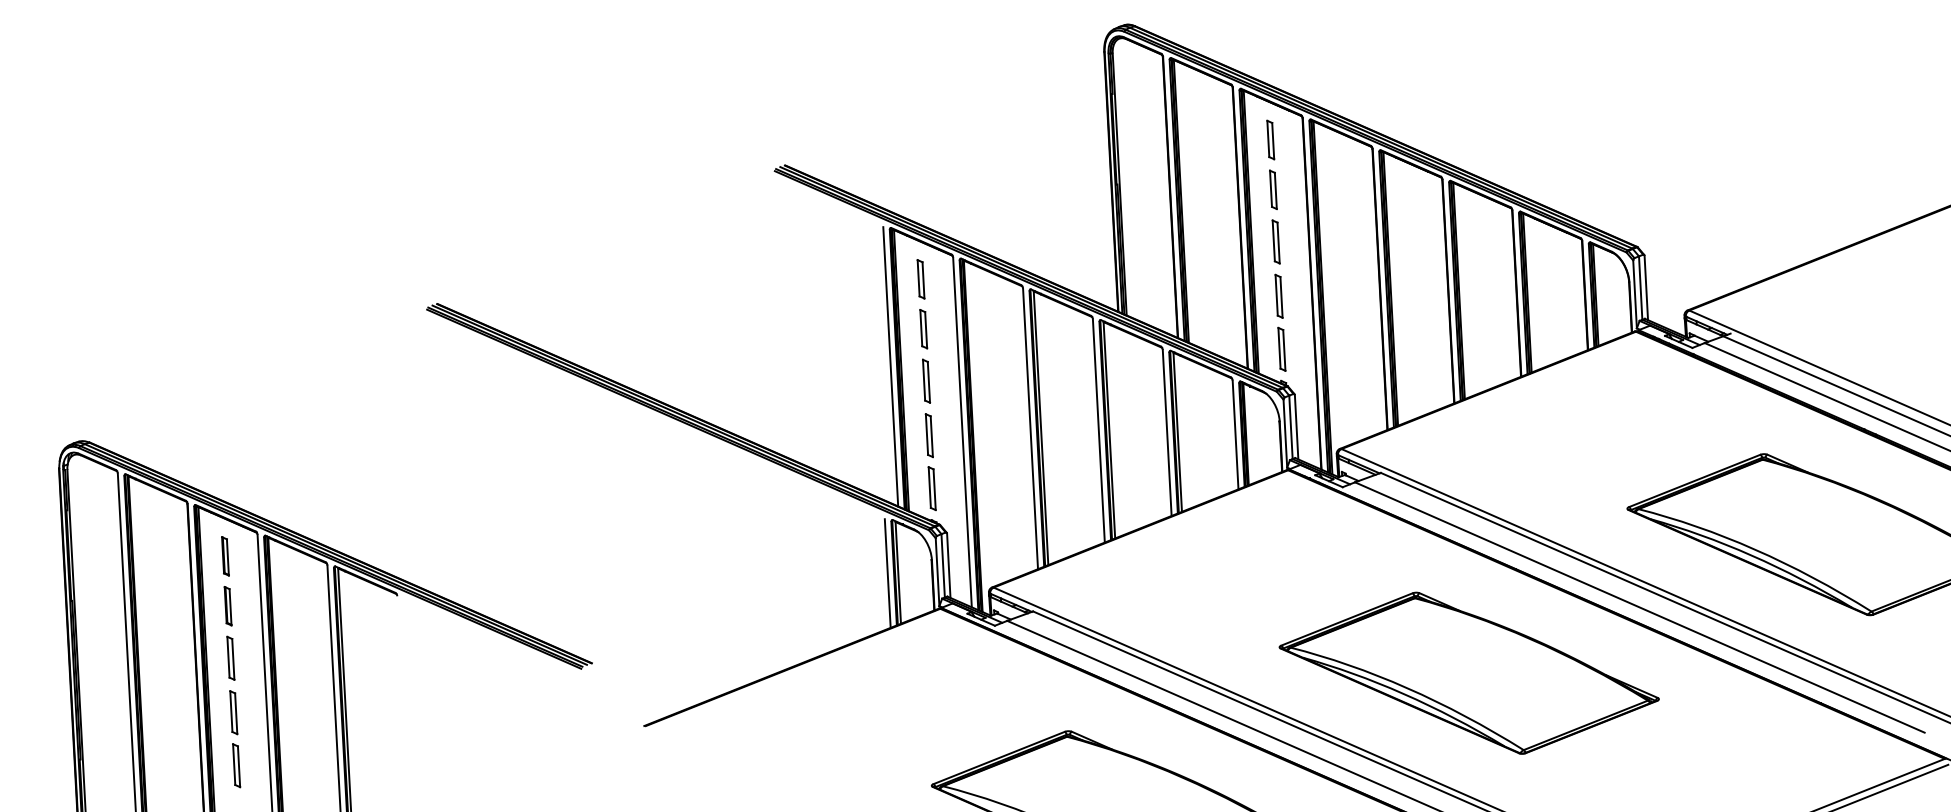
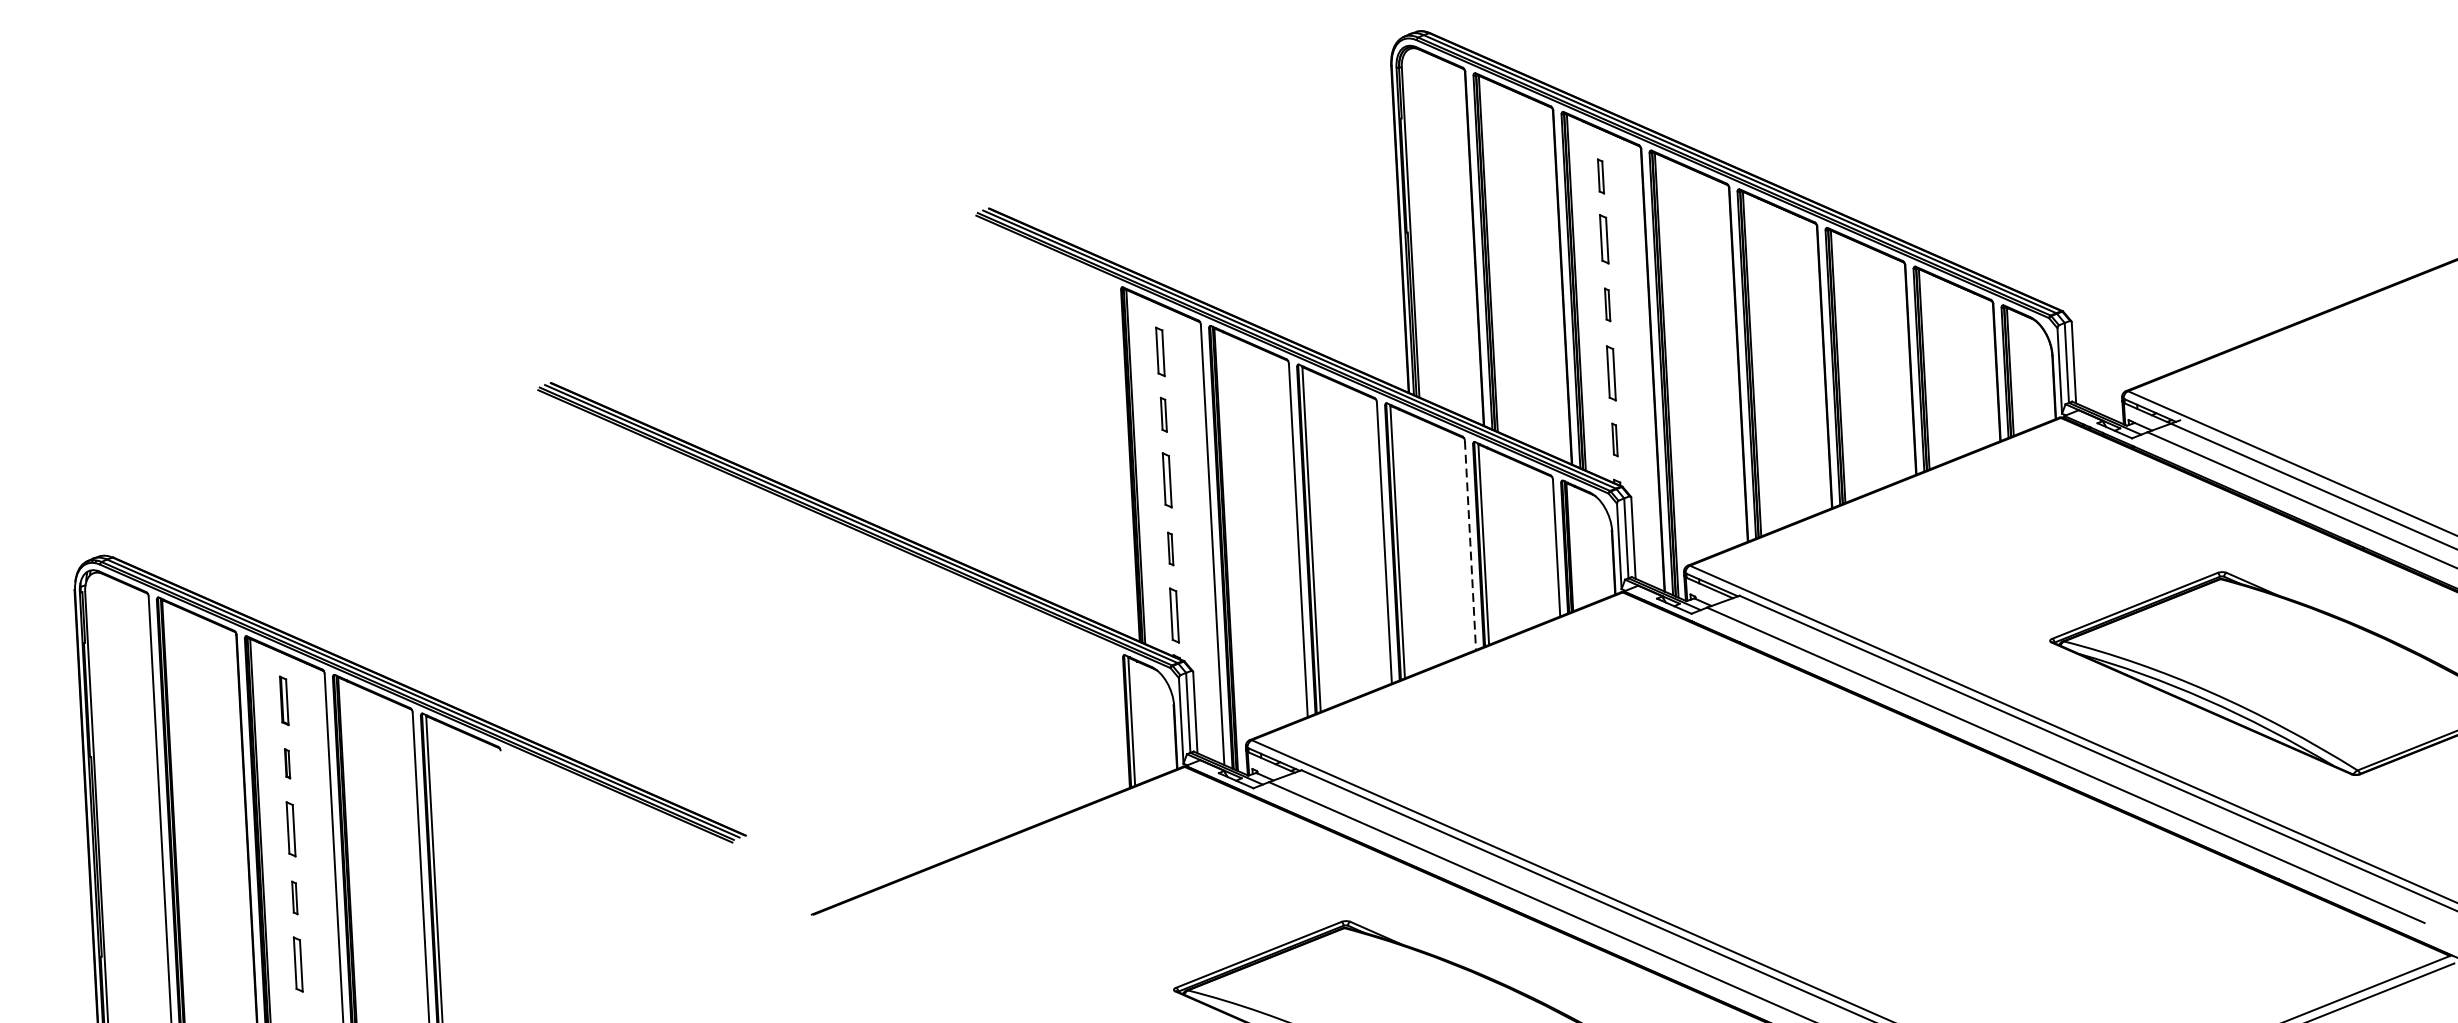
part: (1270, 139) -> (1600, 175), size x0.7
part: (1275, 241) -> (1606, 304), size x0.6
part: (923, 329) -> (1163, 415), size x0.7
part: (1281, 348) -> (1614, 439), size x0.6
line: (890, 366) -> (1121, 461), removed
line: (1167, 433) -> (1470, 546), solid -> dashed
part: (928, 435) -> (1169, 548), size x0.6
line: (887, 573) -> (1118, 722), removed
part: (227, 606) -> (286, 764), size x0.6
part: (1468, 672) -> (1849, 847), removed
part: (233, 712) -> (294, 897), size x0.6

